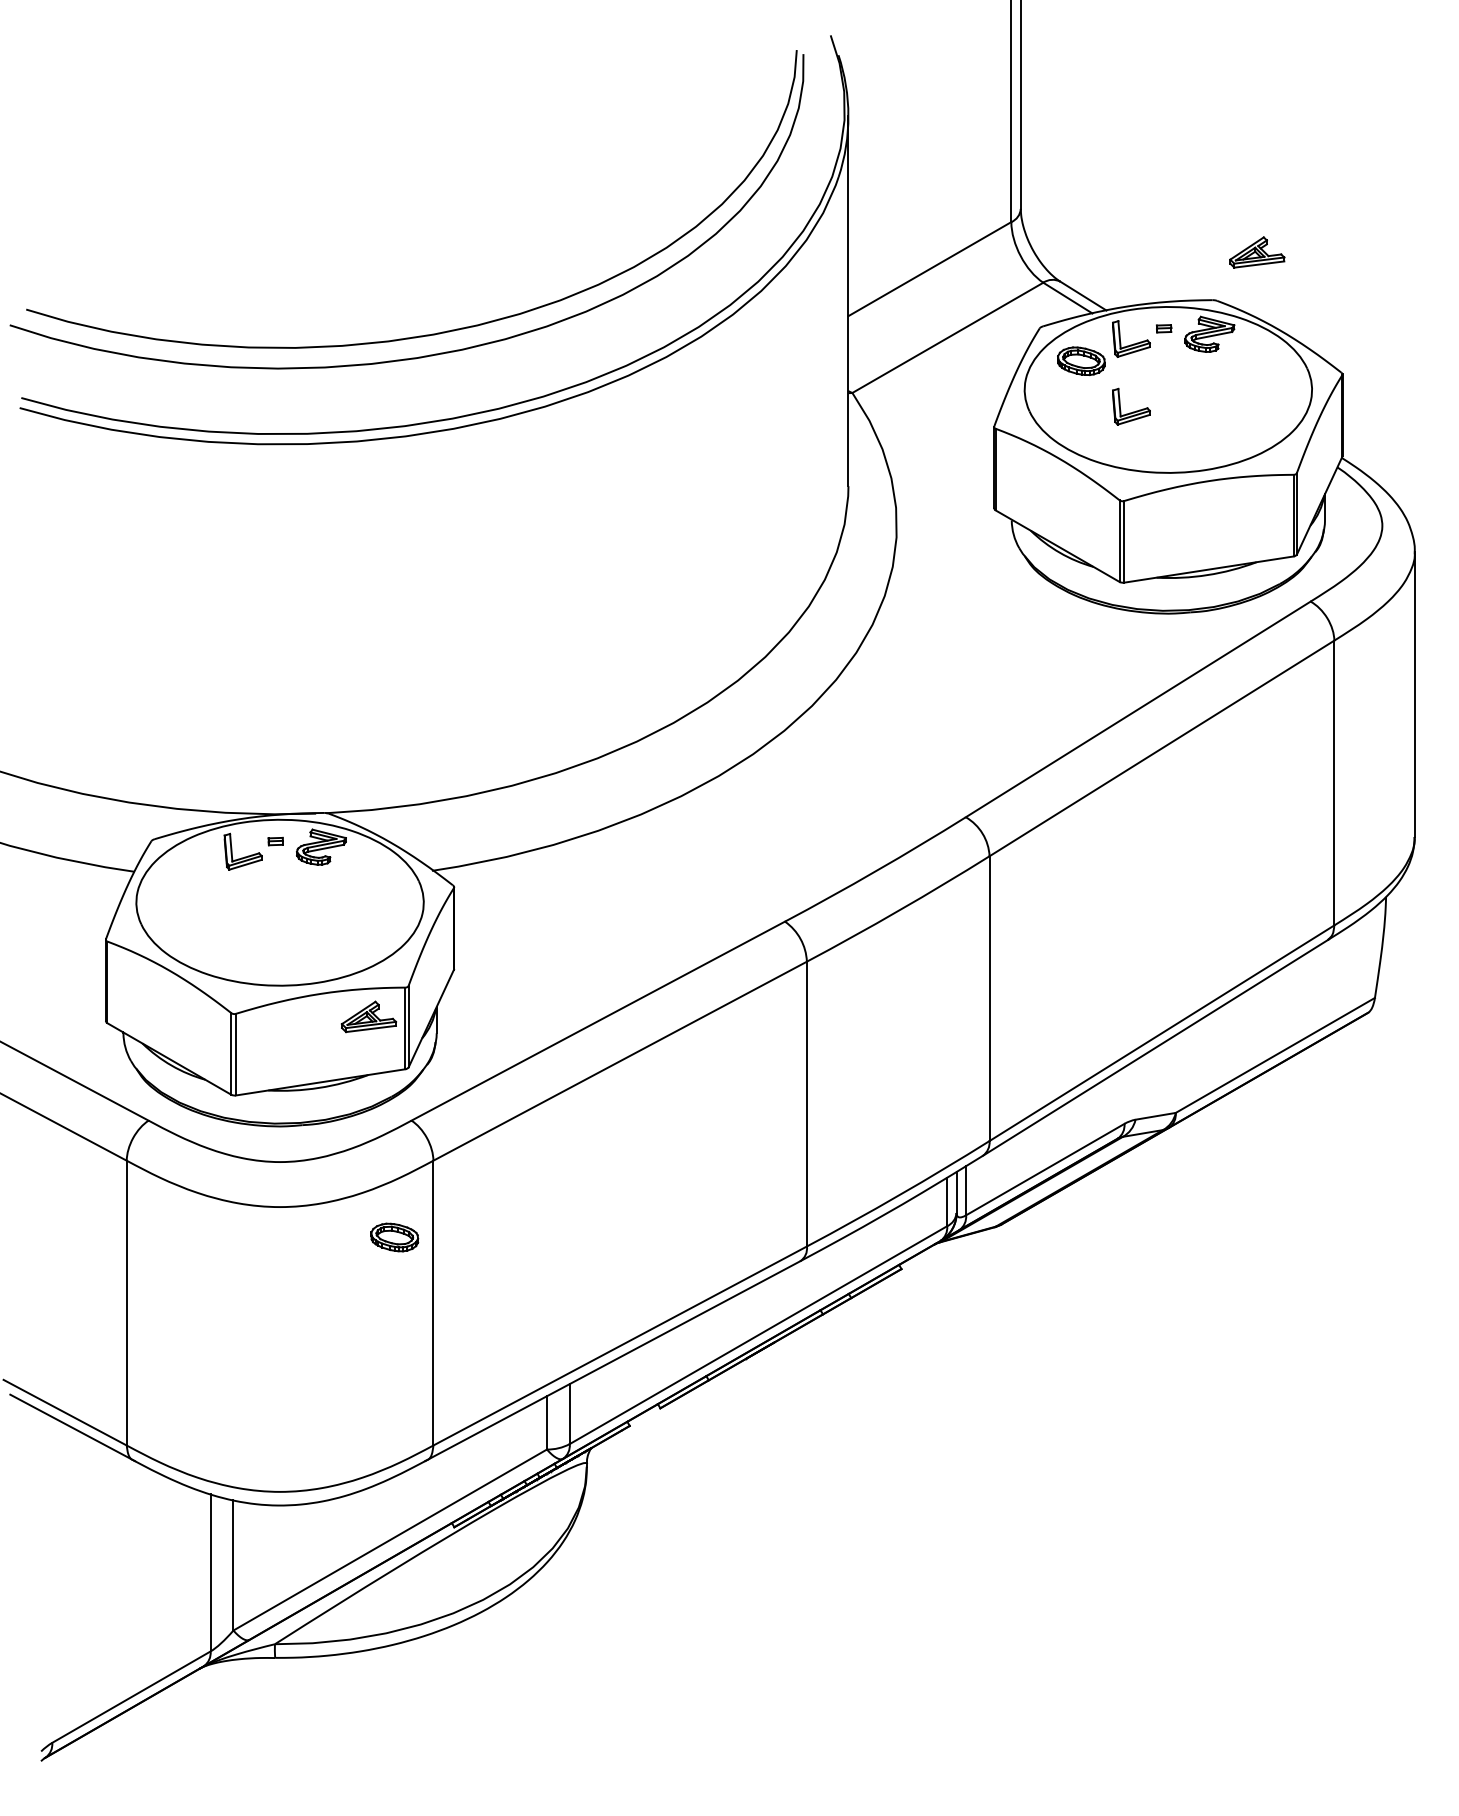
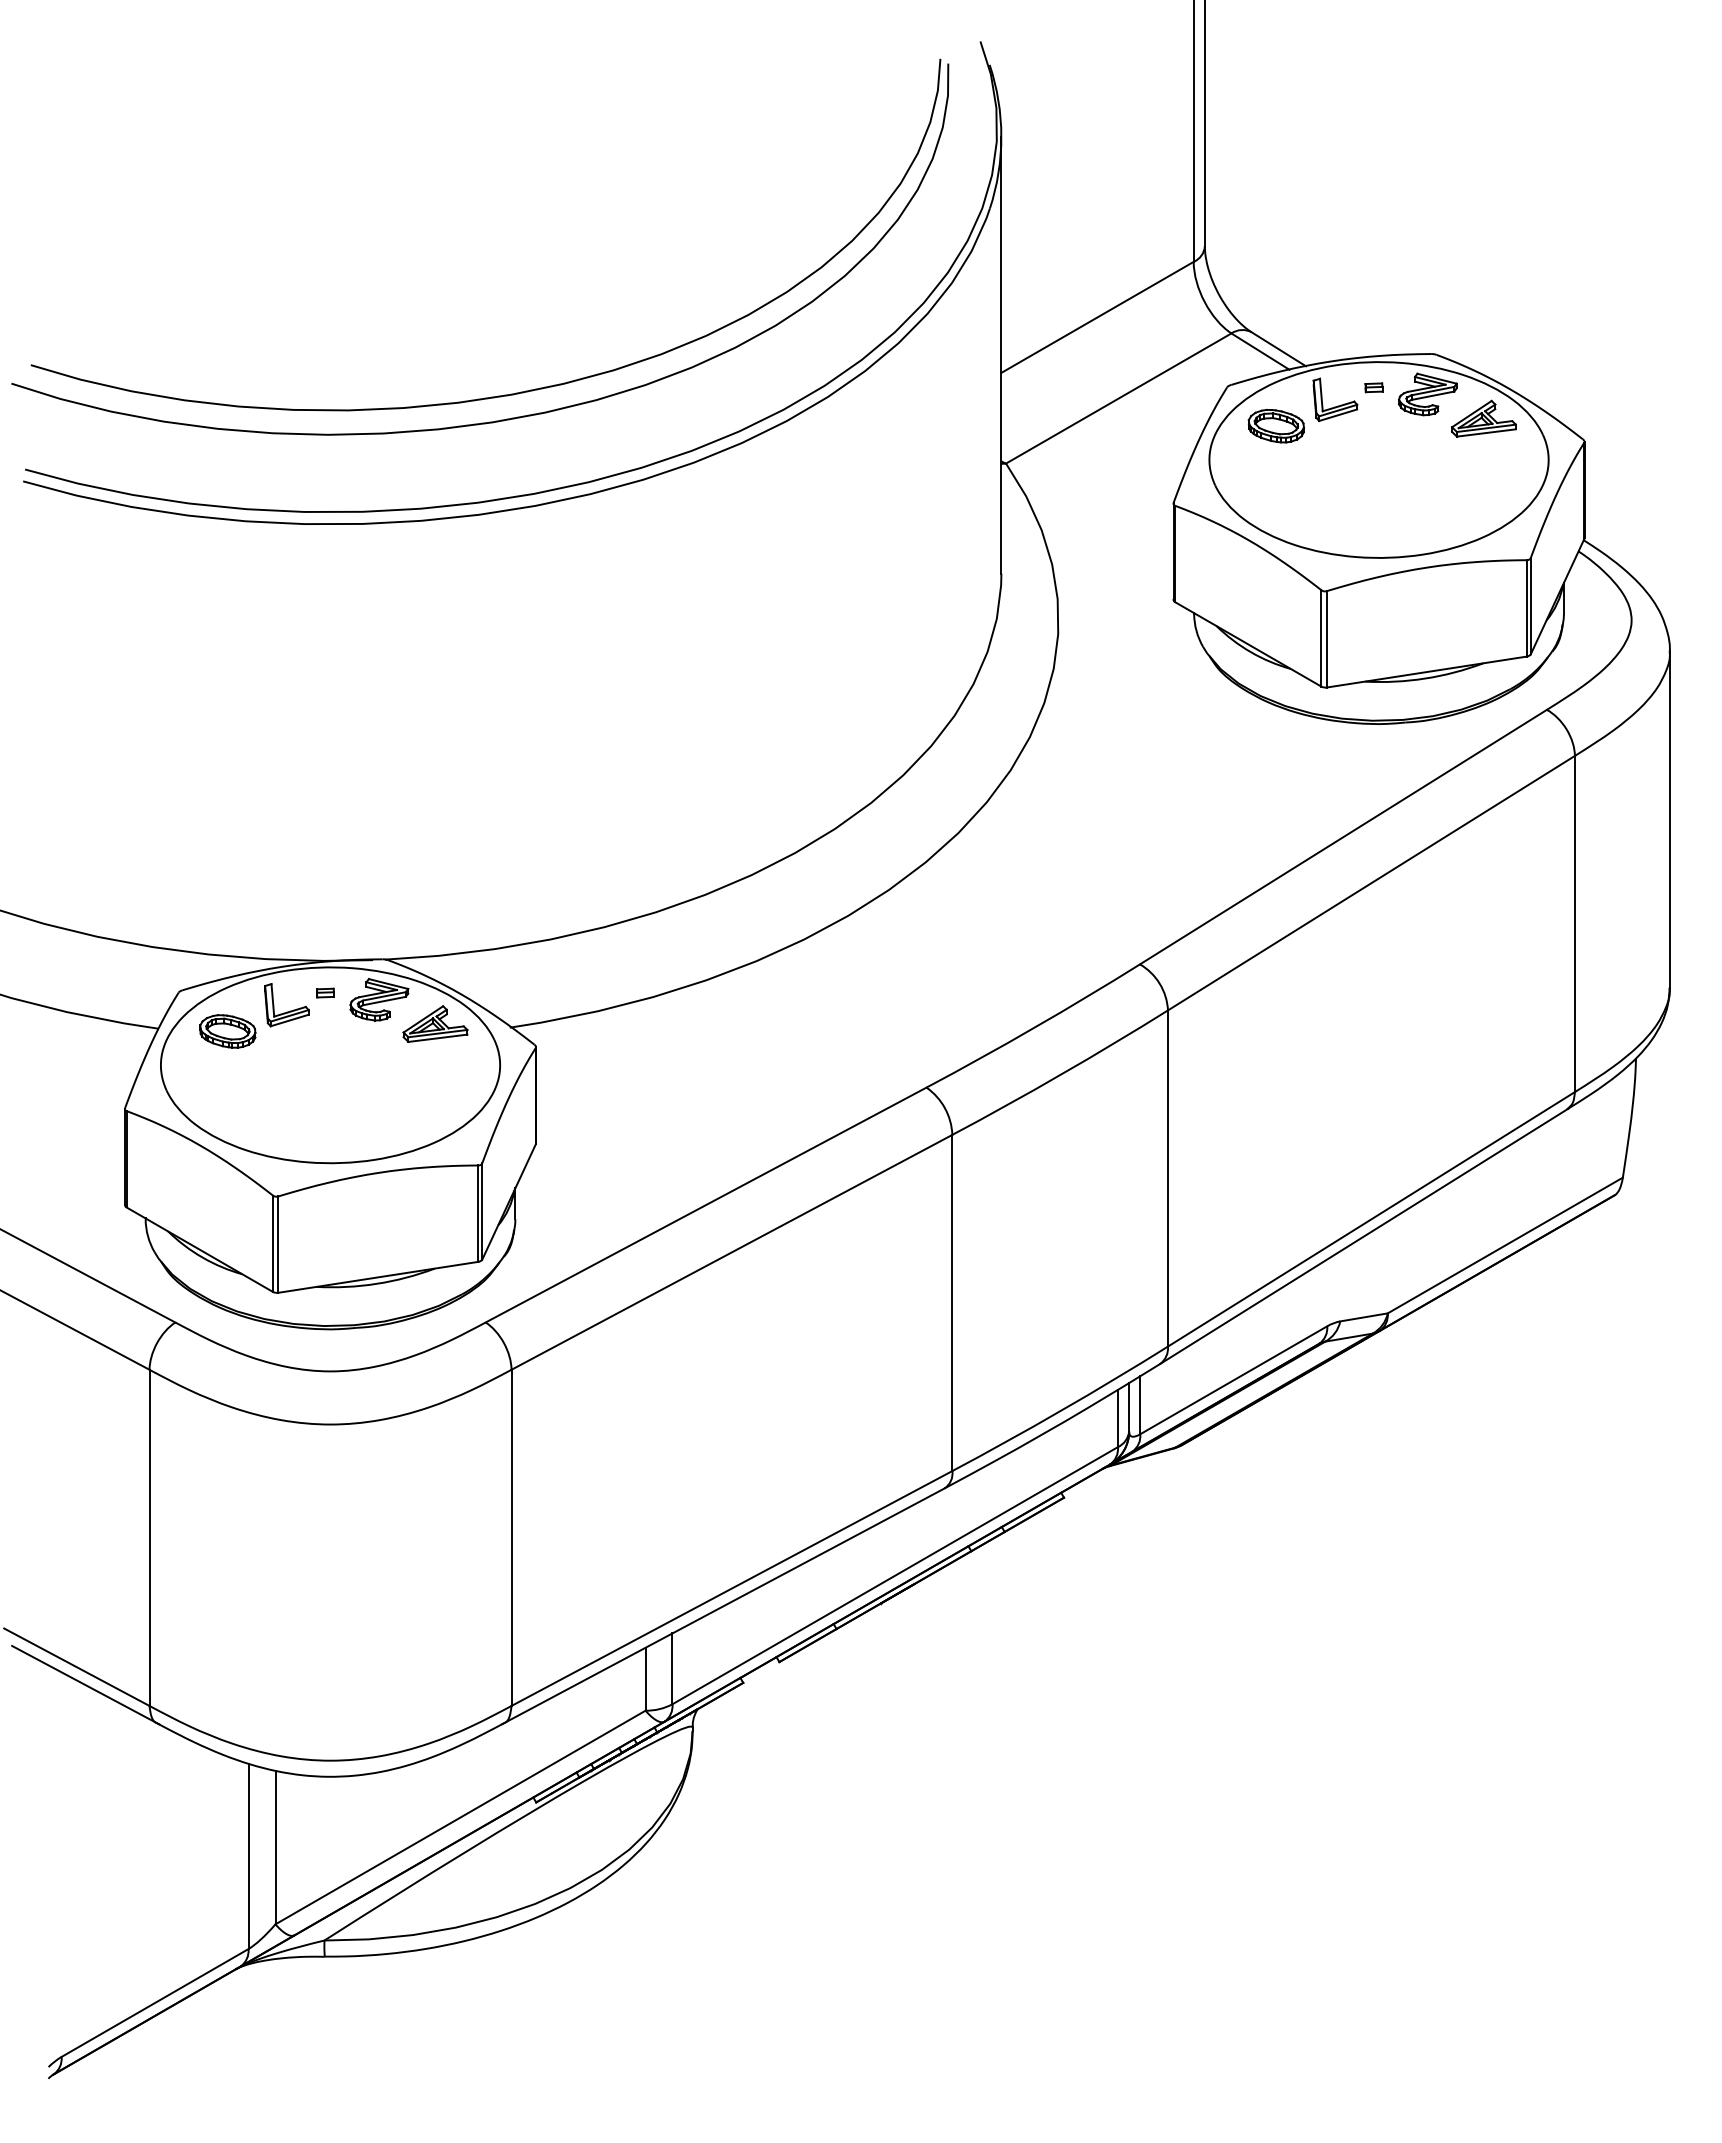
part: (1256, 252) -> (1483, 418), moved
part: (1133, 411) -> (1337, 485), removed
part: (369, 1016) -> (435, 1023), moved
part: (394, 1237) -> (227, 1031), moved

